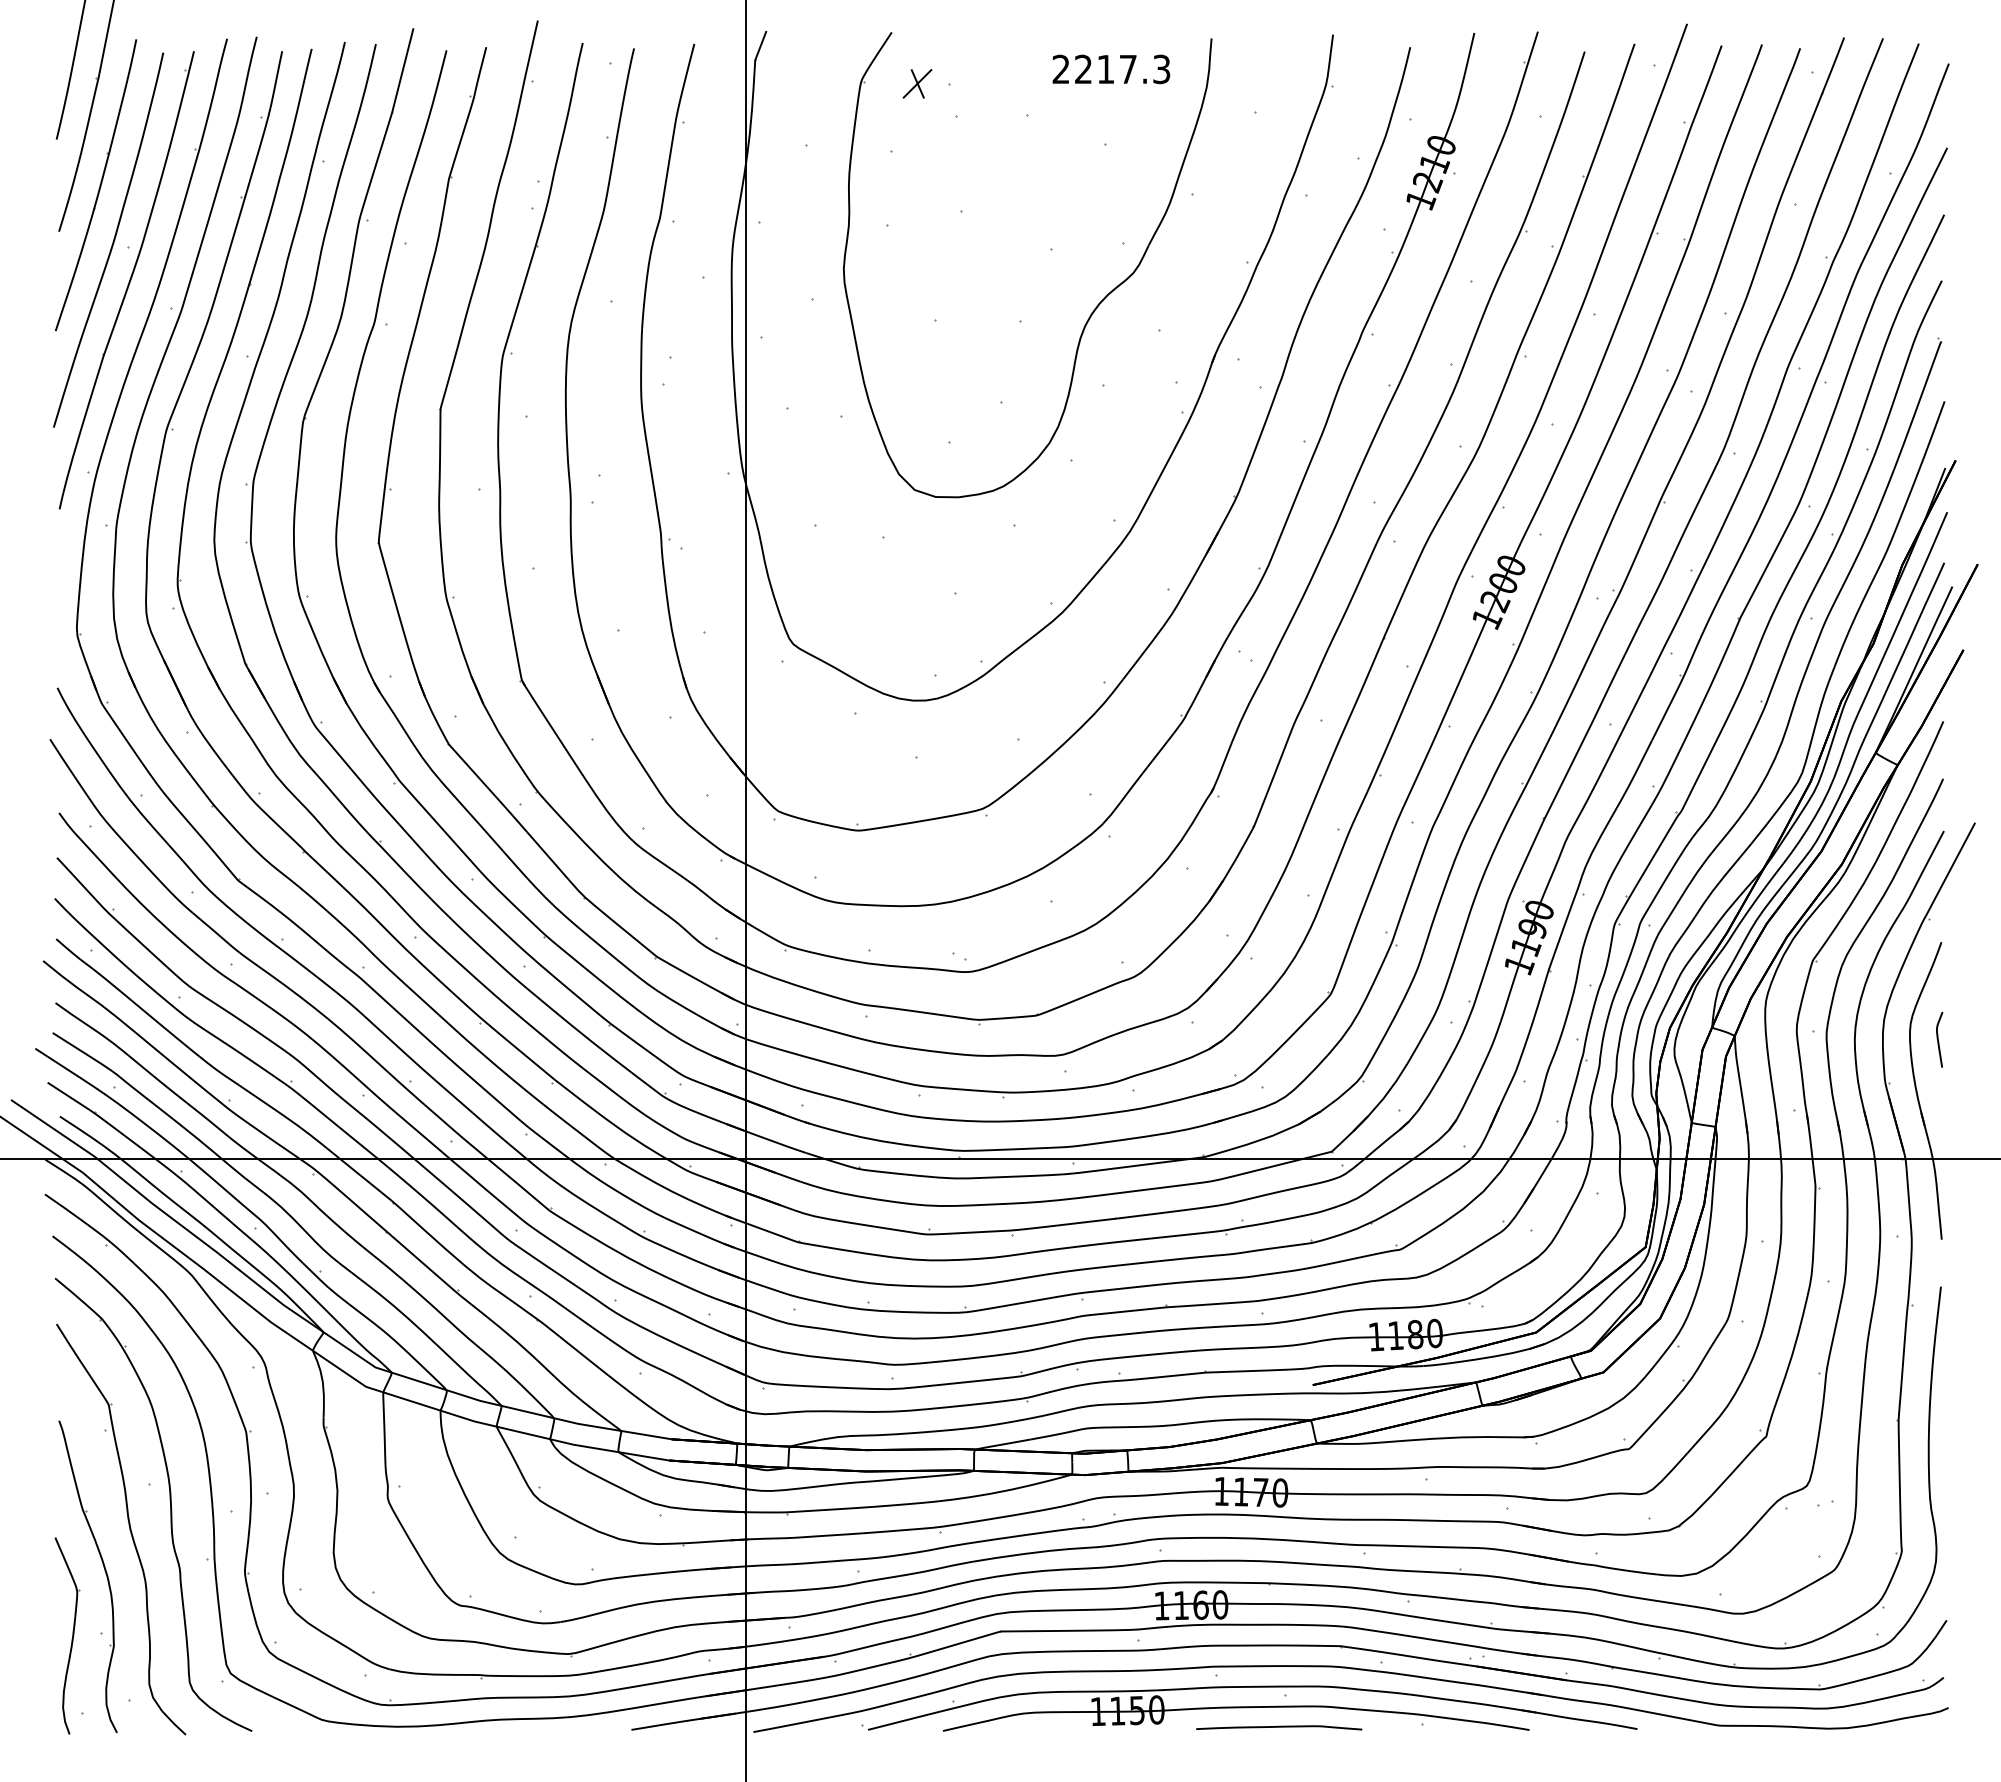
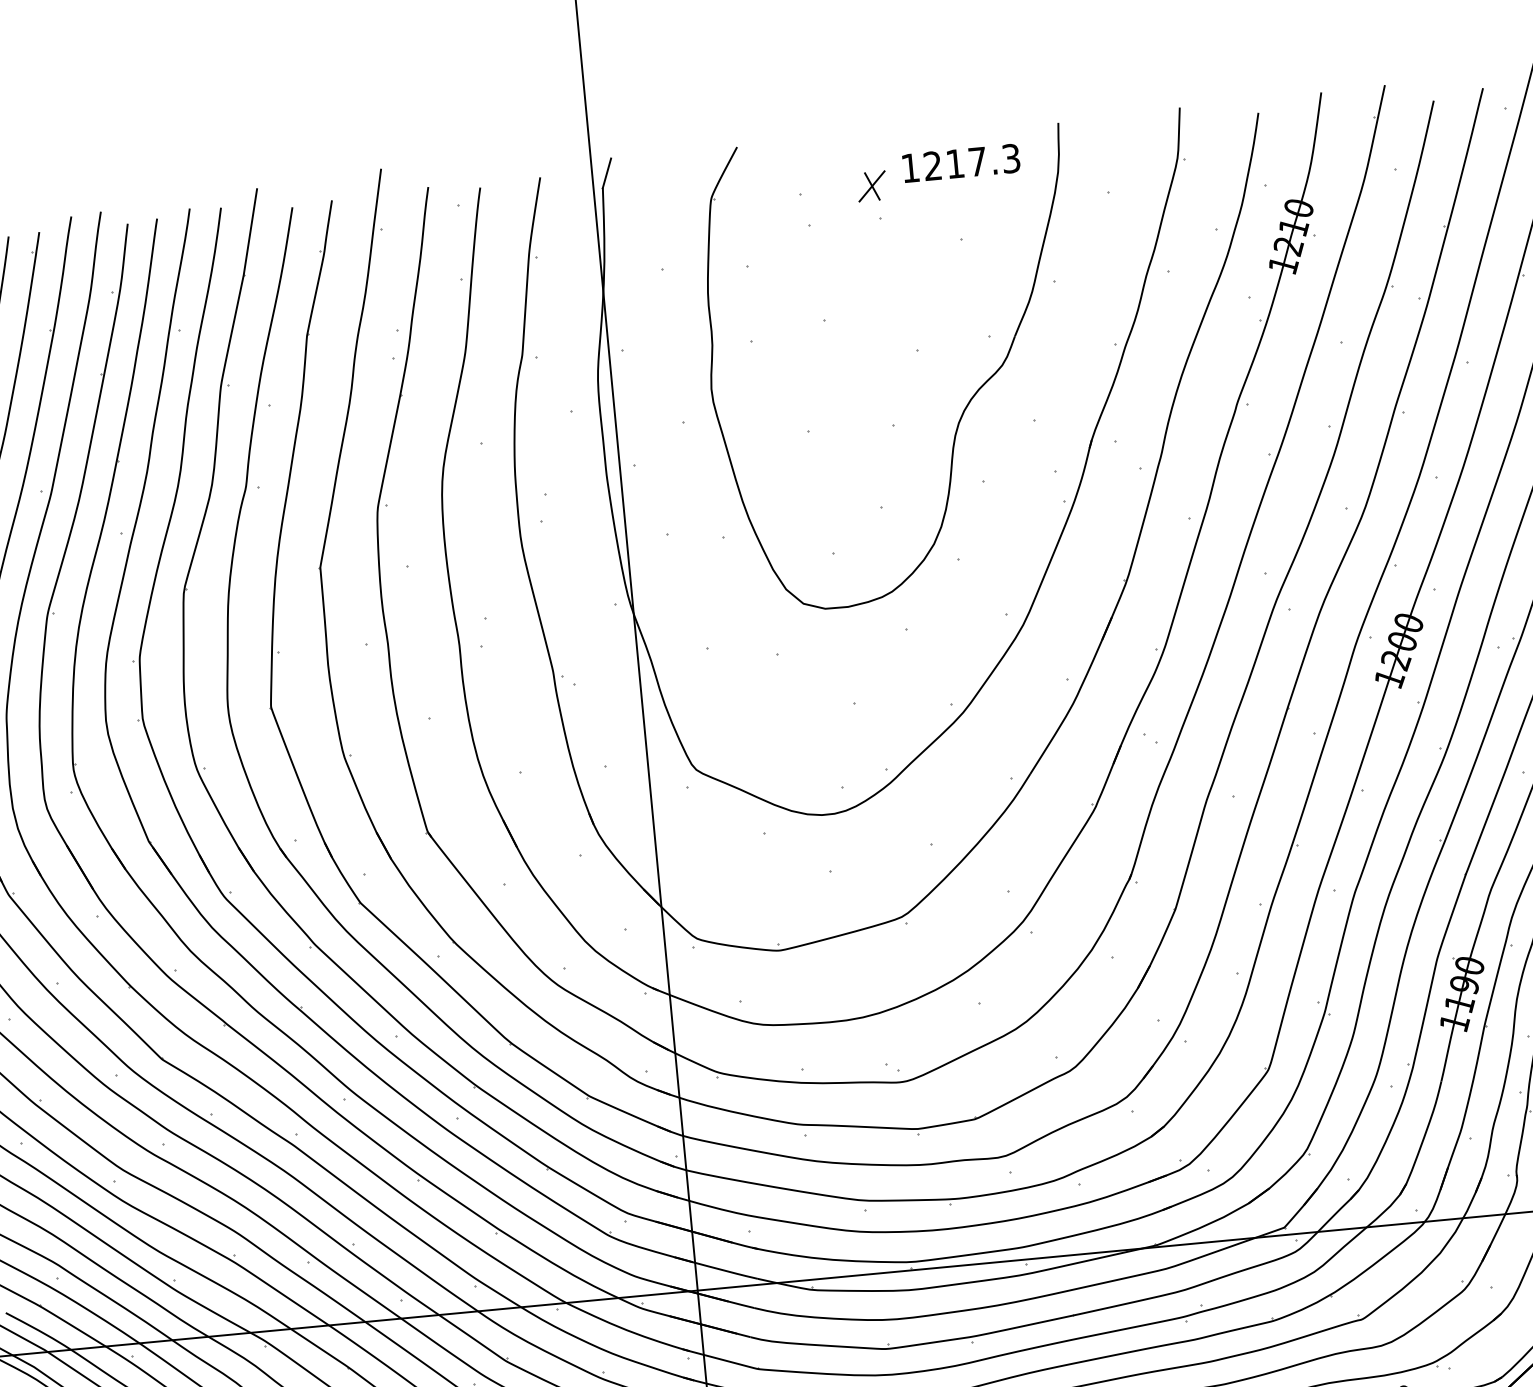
text: (1060, 68) -> (909, 167), 2217.3 -> 1217.3
part: (917, 83) -> (872, 186), moved

